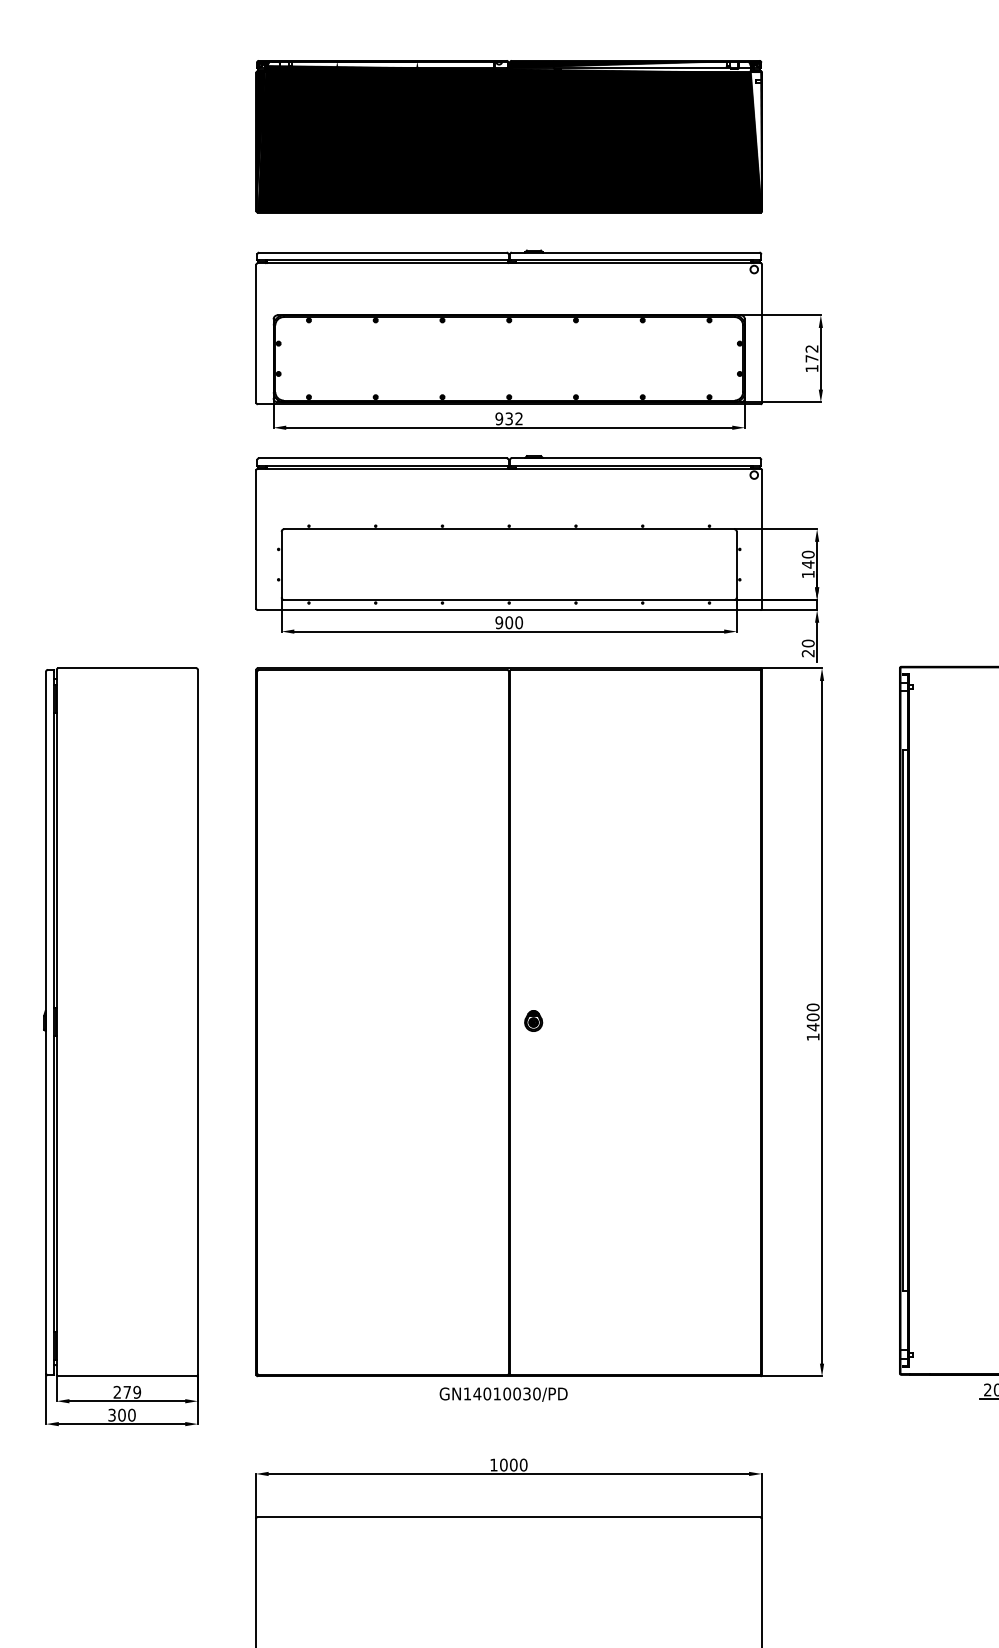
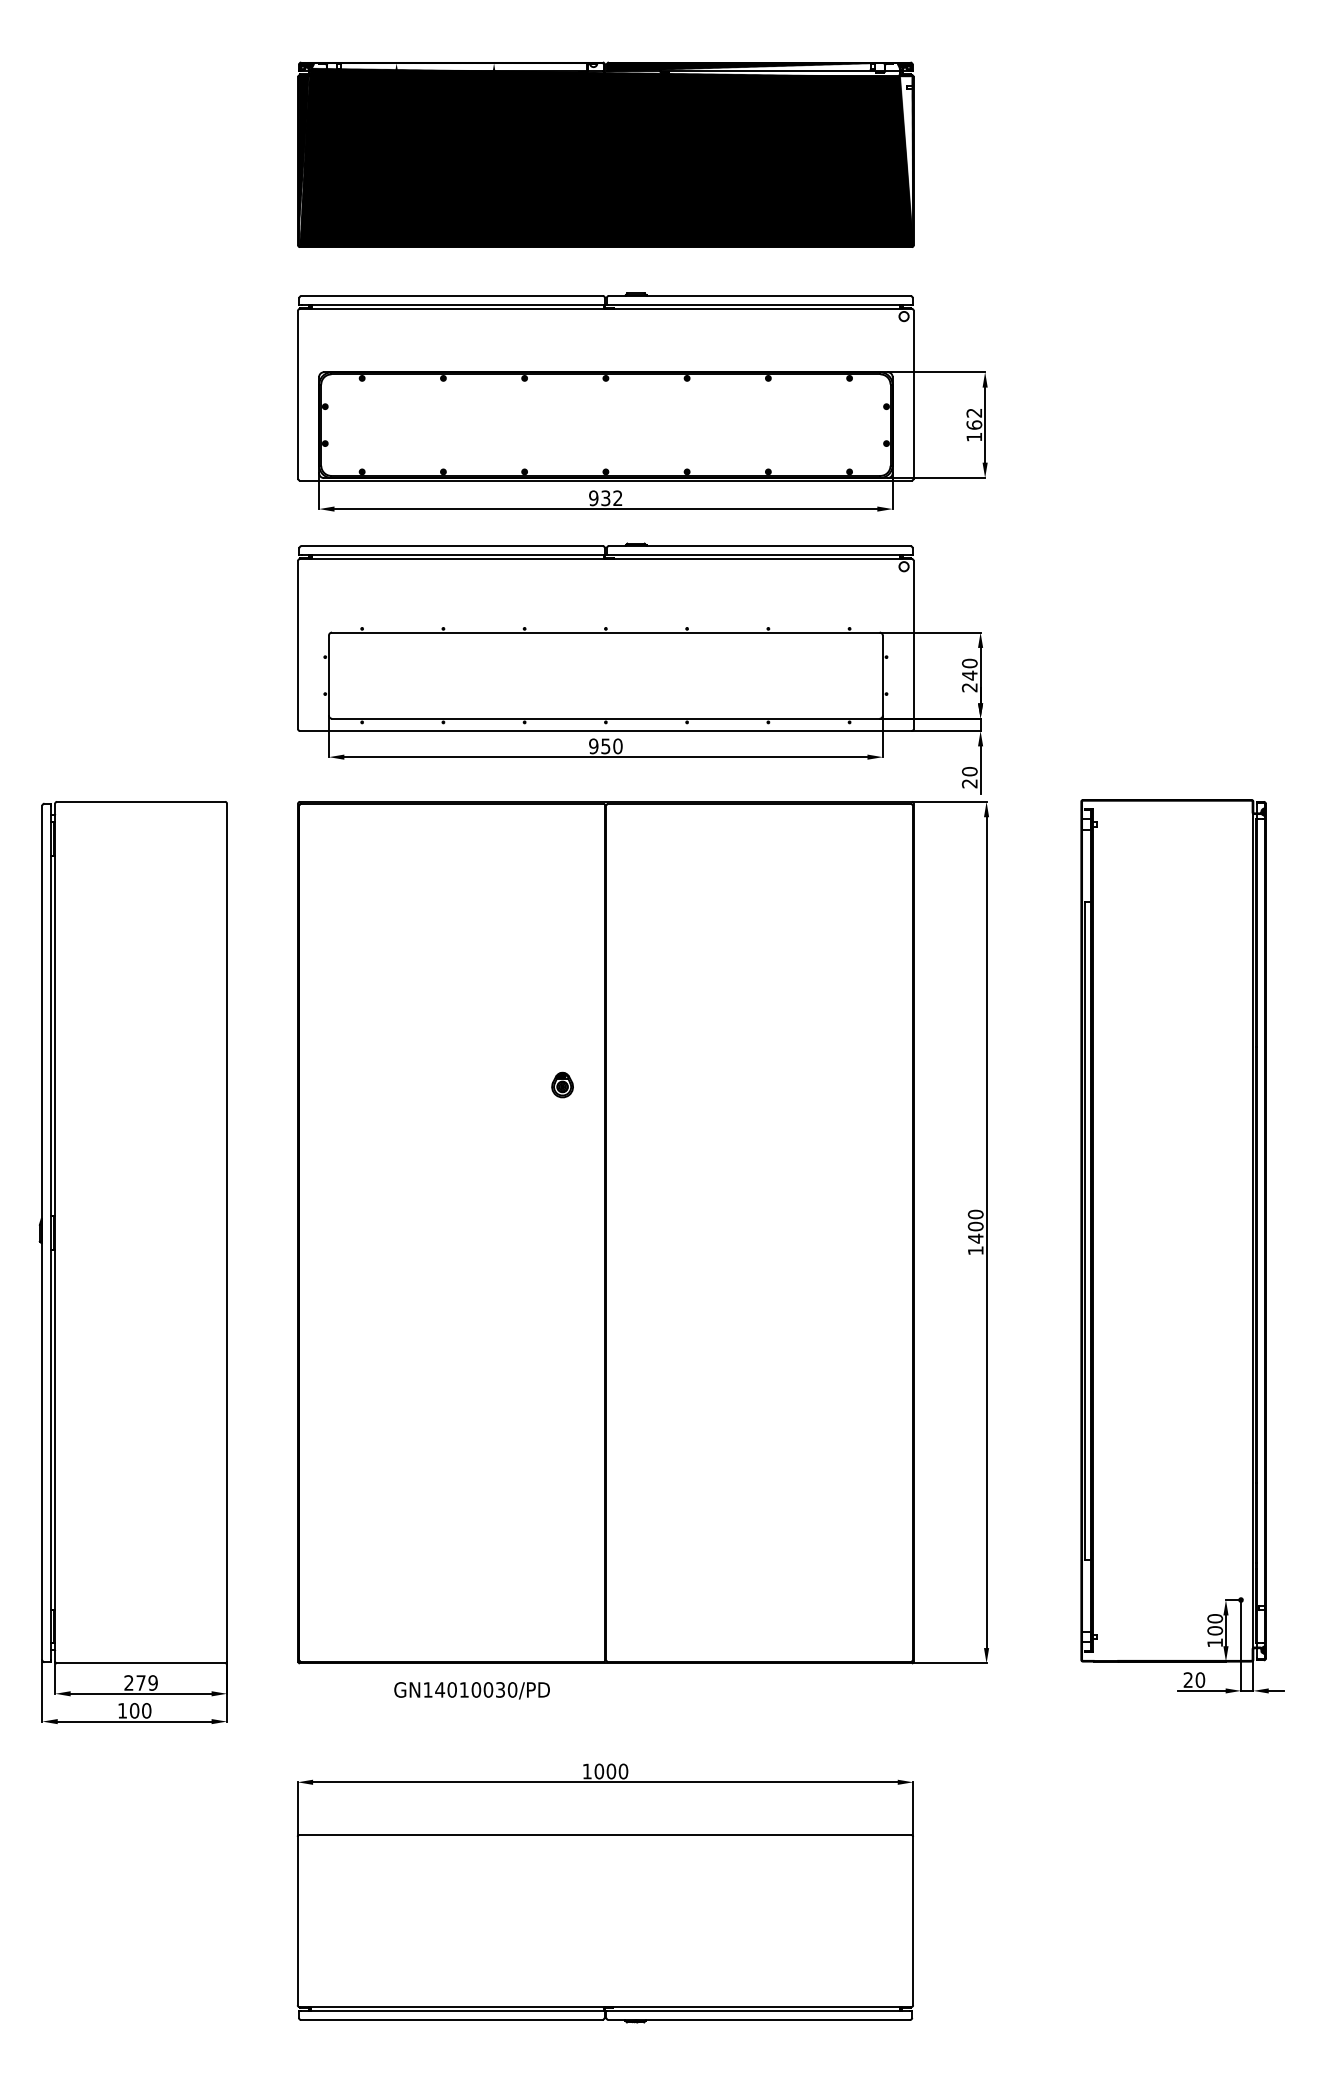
text: (812, 358) -> (974, 424), 172 -> 162
text: (808, 574) -> (969, 687), 140 -> 240
text: (508, 622) -> (605, 746), 900 -> 950
part: (533, 1020) -> (562, 1084), moved
text: (503, 1394) -> (471, 1690), moved
text: (112, 1414) -> (122, 1710), 300 -> 100

